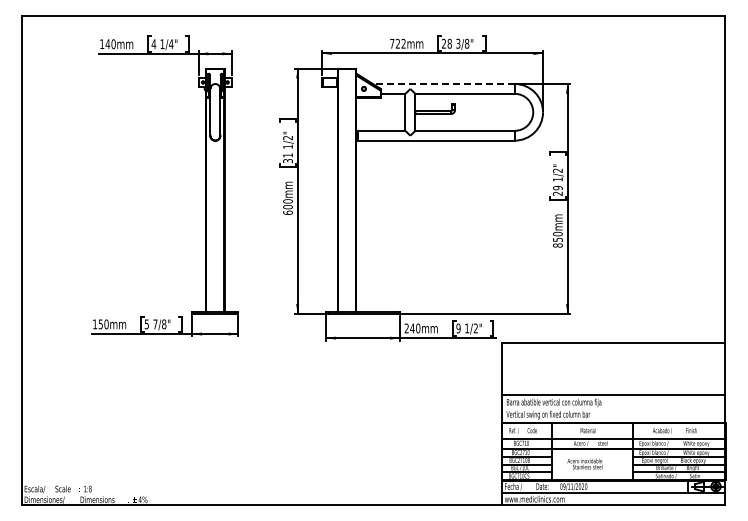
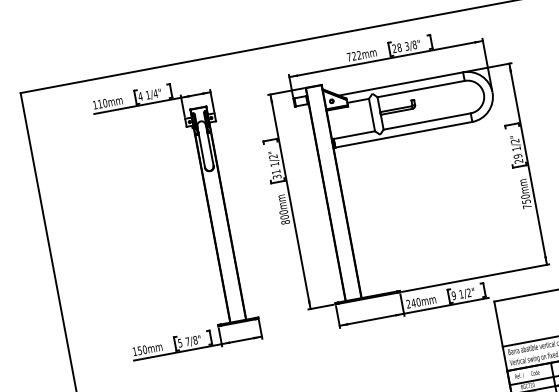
text: (107, 43) -> (99, 103), 140mm -> 110mm
line: (443, 84) -> (400, 84), dashed -> solid
text: (287, 212) -> (285, 222), 600mm -> 800mm
text: (557, 245) -> (527, 206), 850mm -> 750mm

